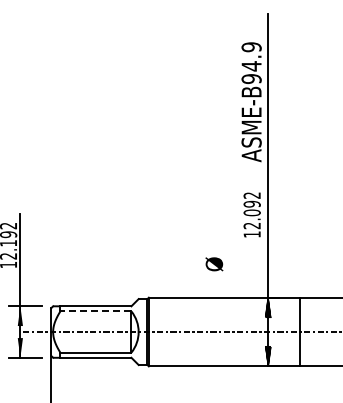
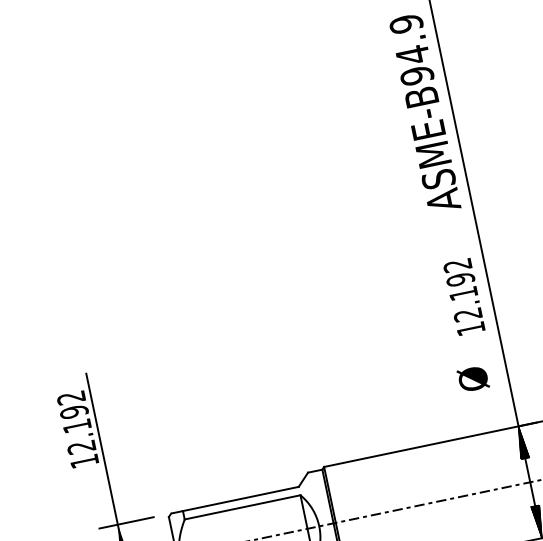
text: (251, 212) -> (462, 293), 12.092 -> 12.192
text: (214, 264) -> (473, 379), moved
line: (95, 311) -> (241, 507), dashed -> solid

